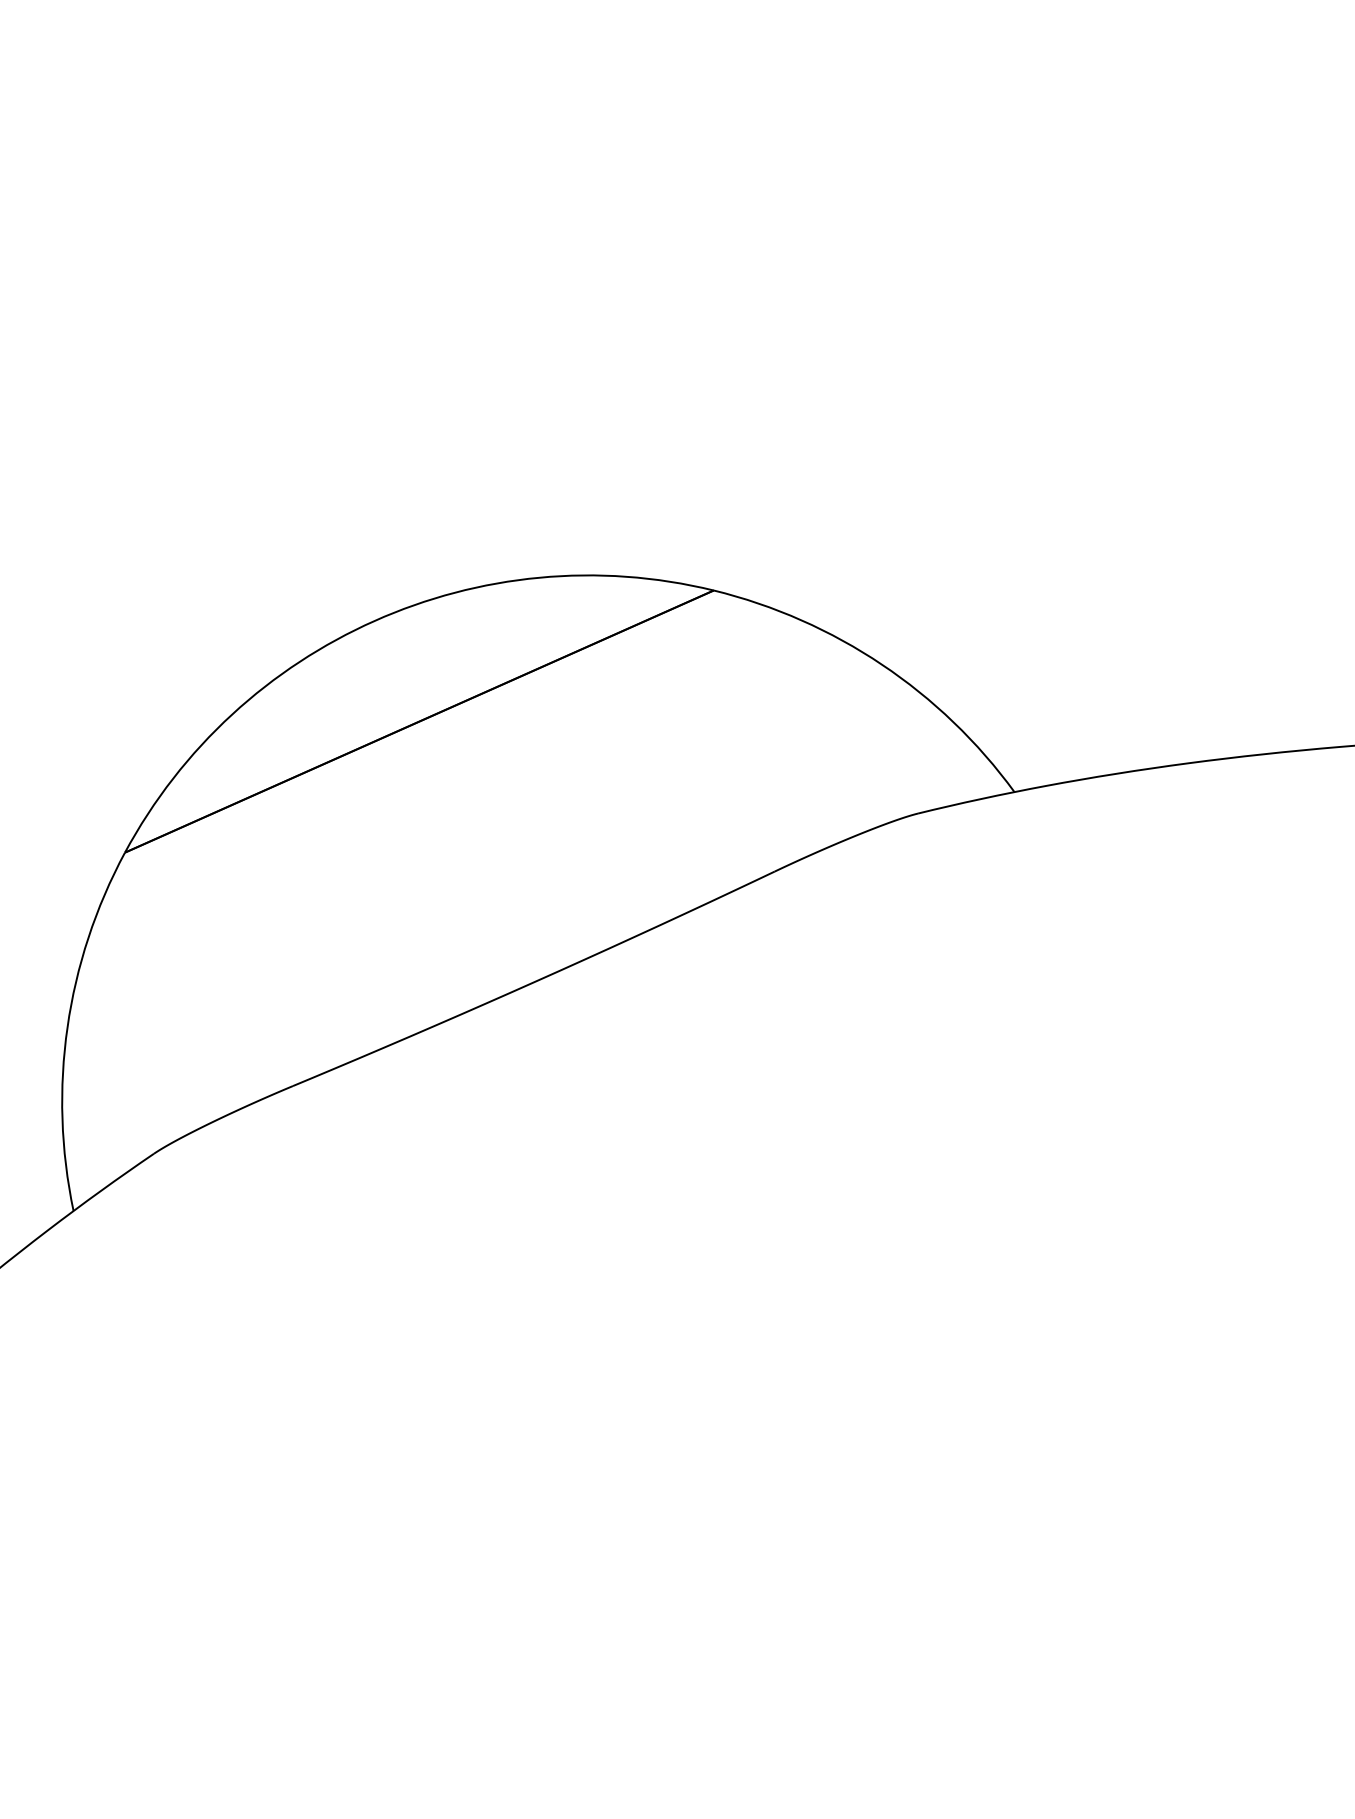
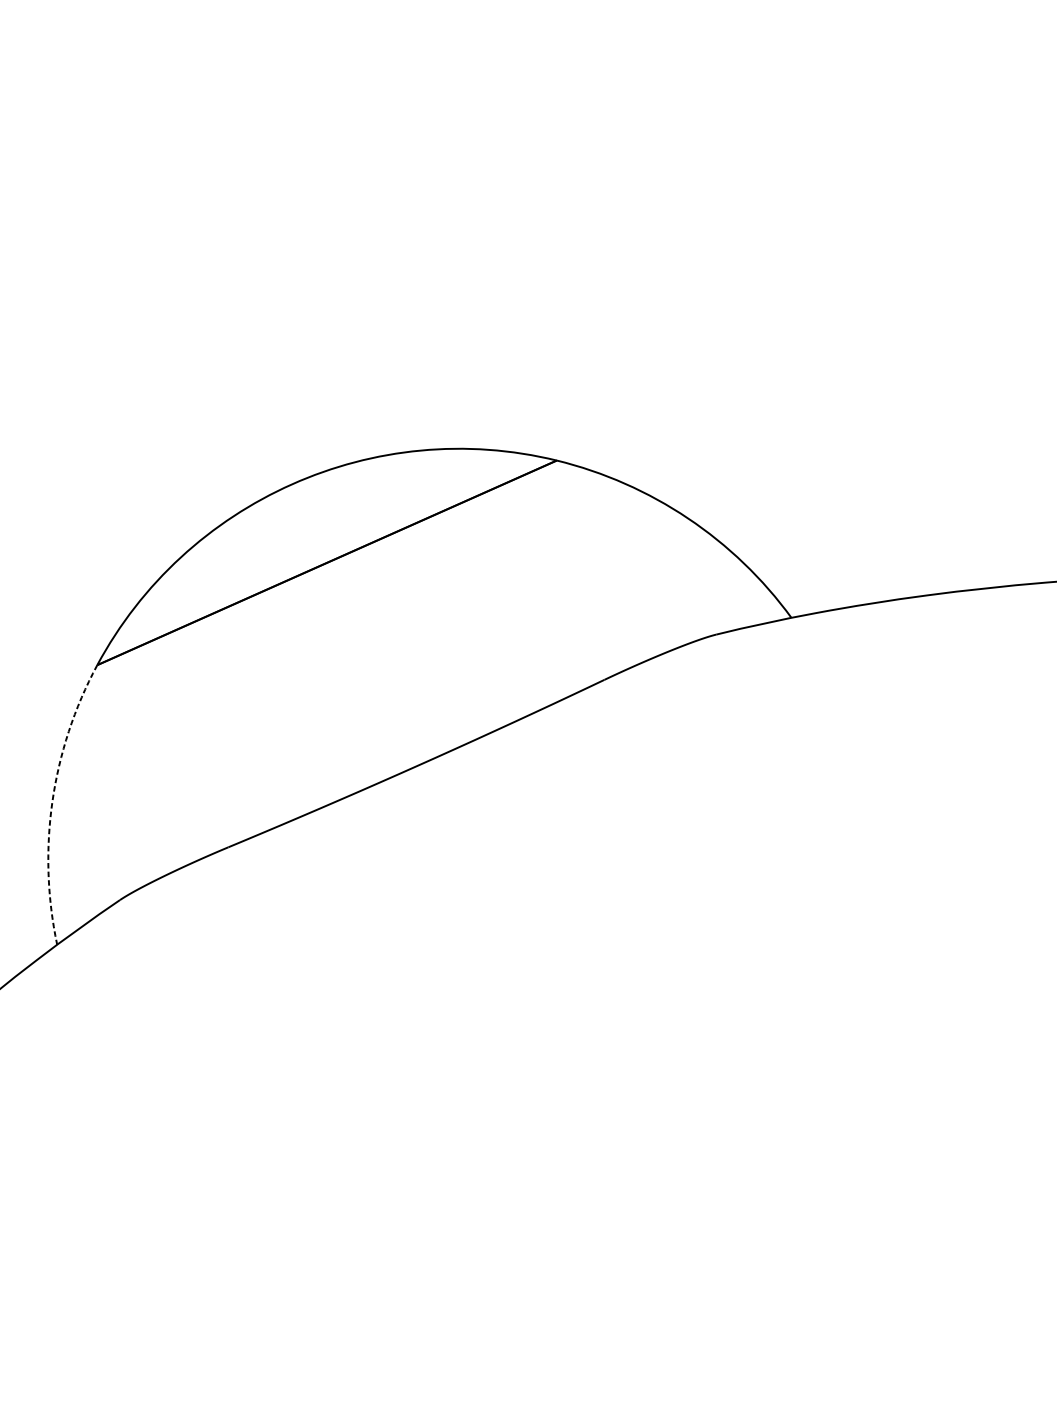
arc: (67, 1027) -> (52, 801), solid -> dashed

